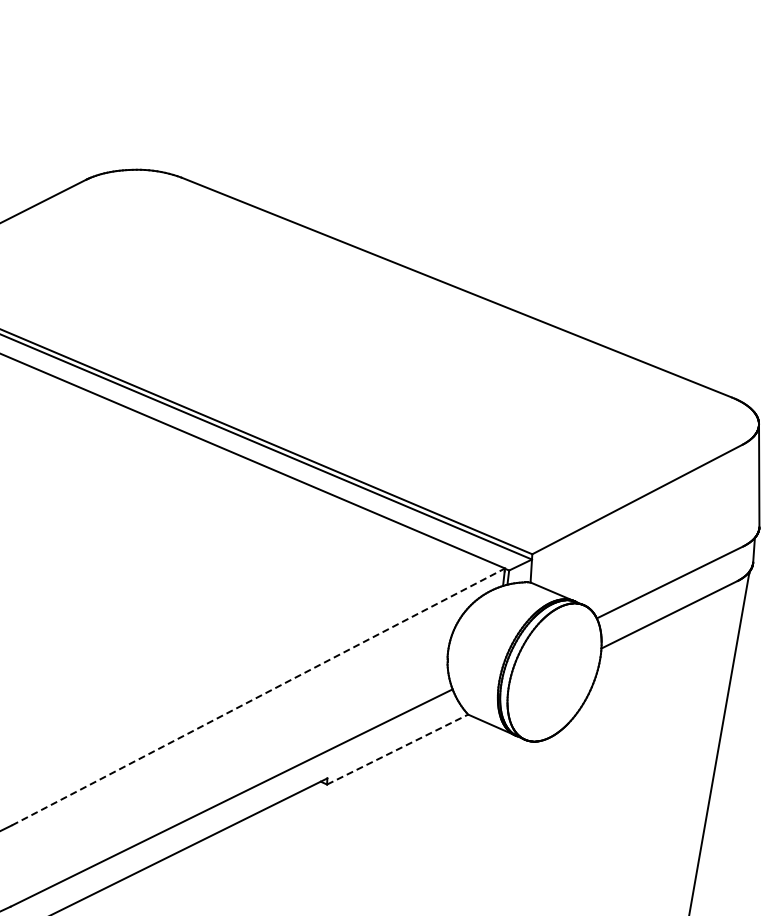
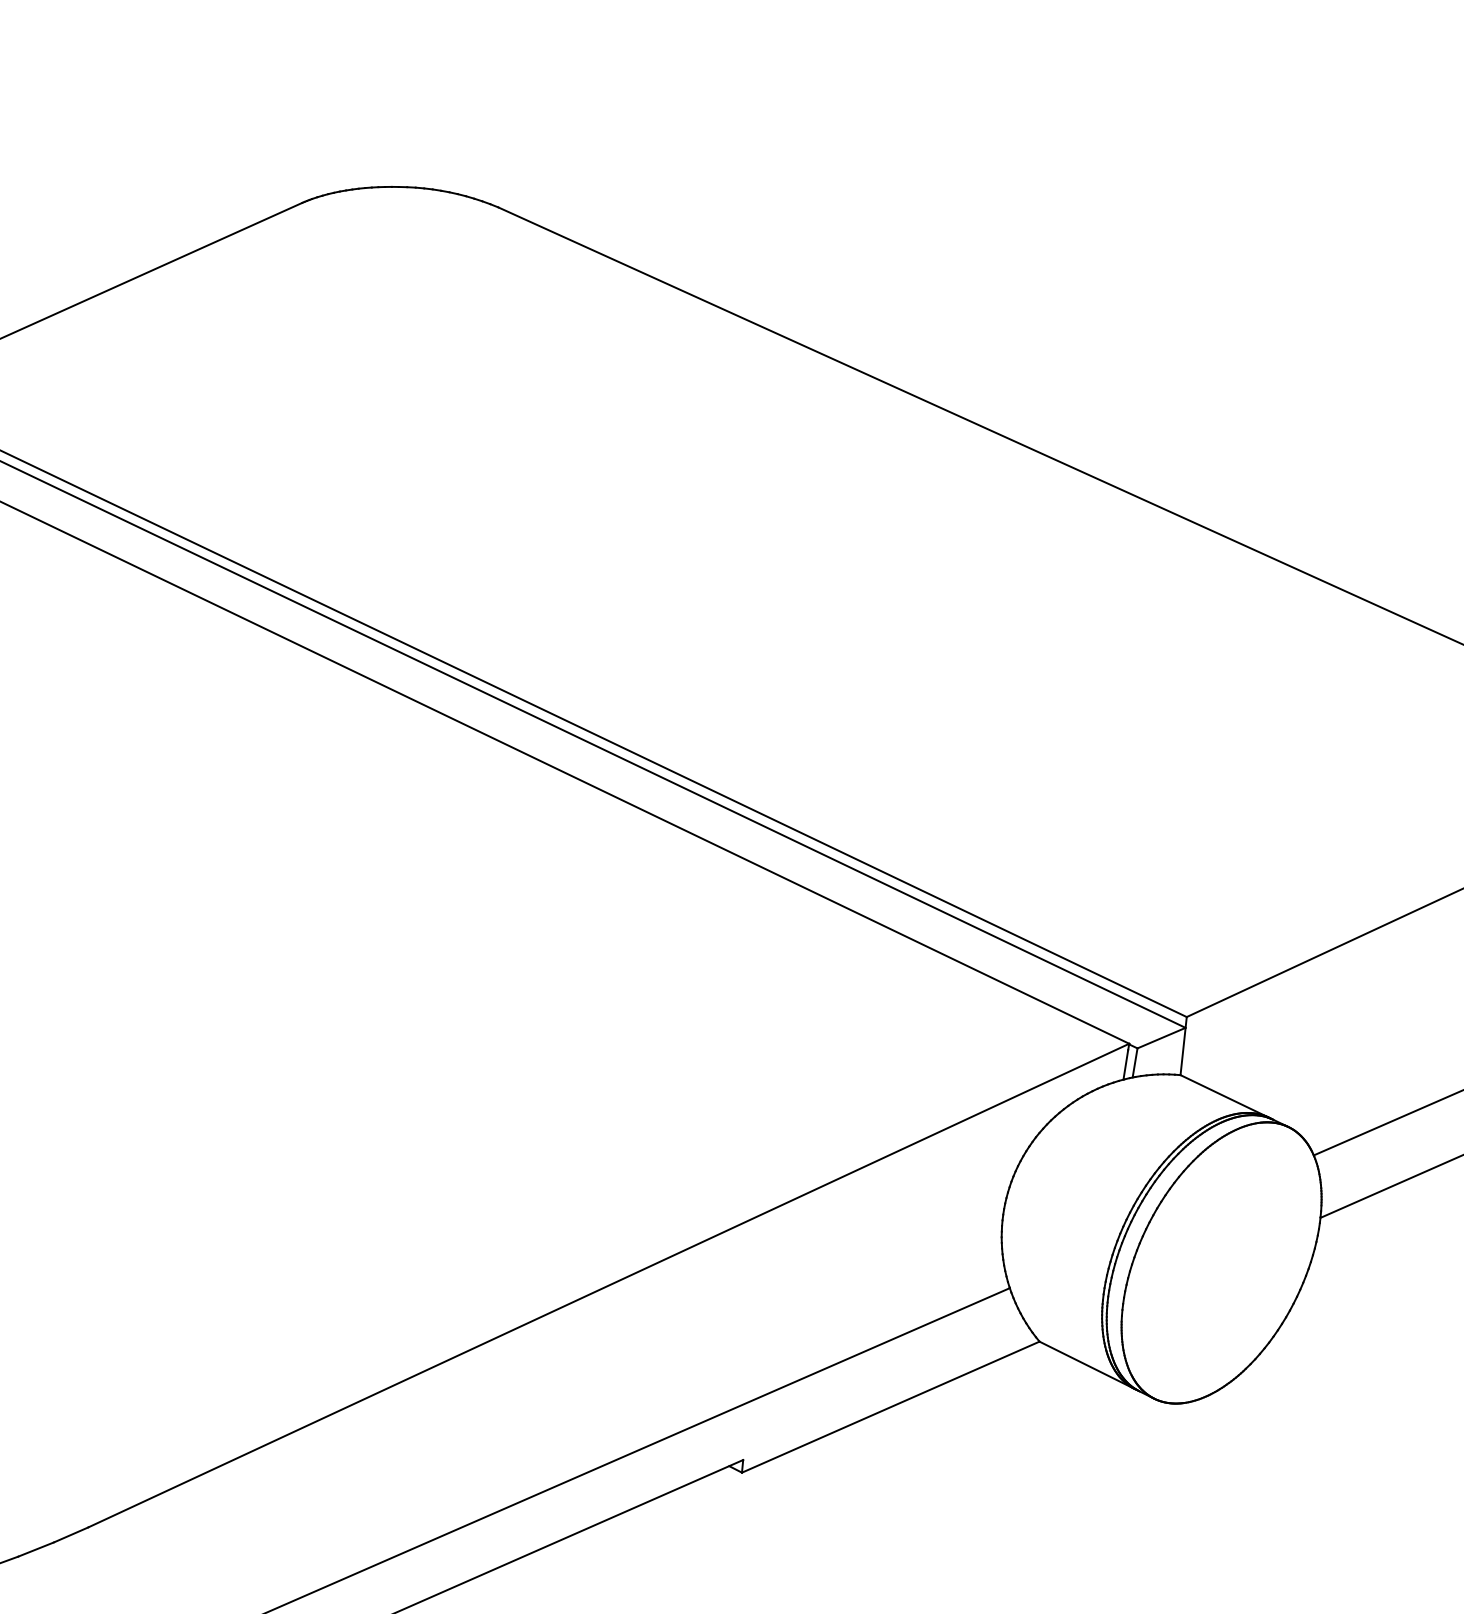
line: (258, 696) -> (608, 1284), dashed -> solid
line: (397, 749) -> (890, 1406), dashed -> solid

